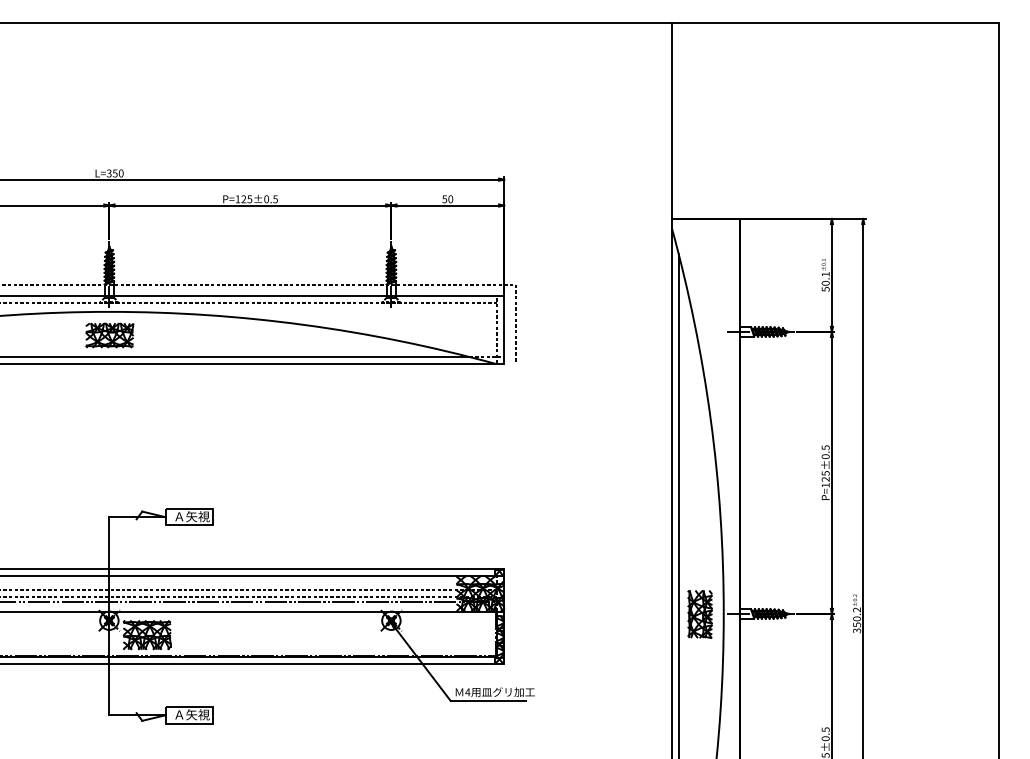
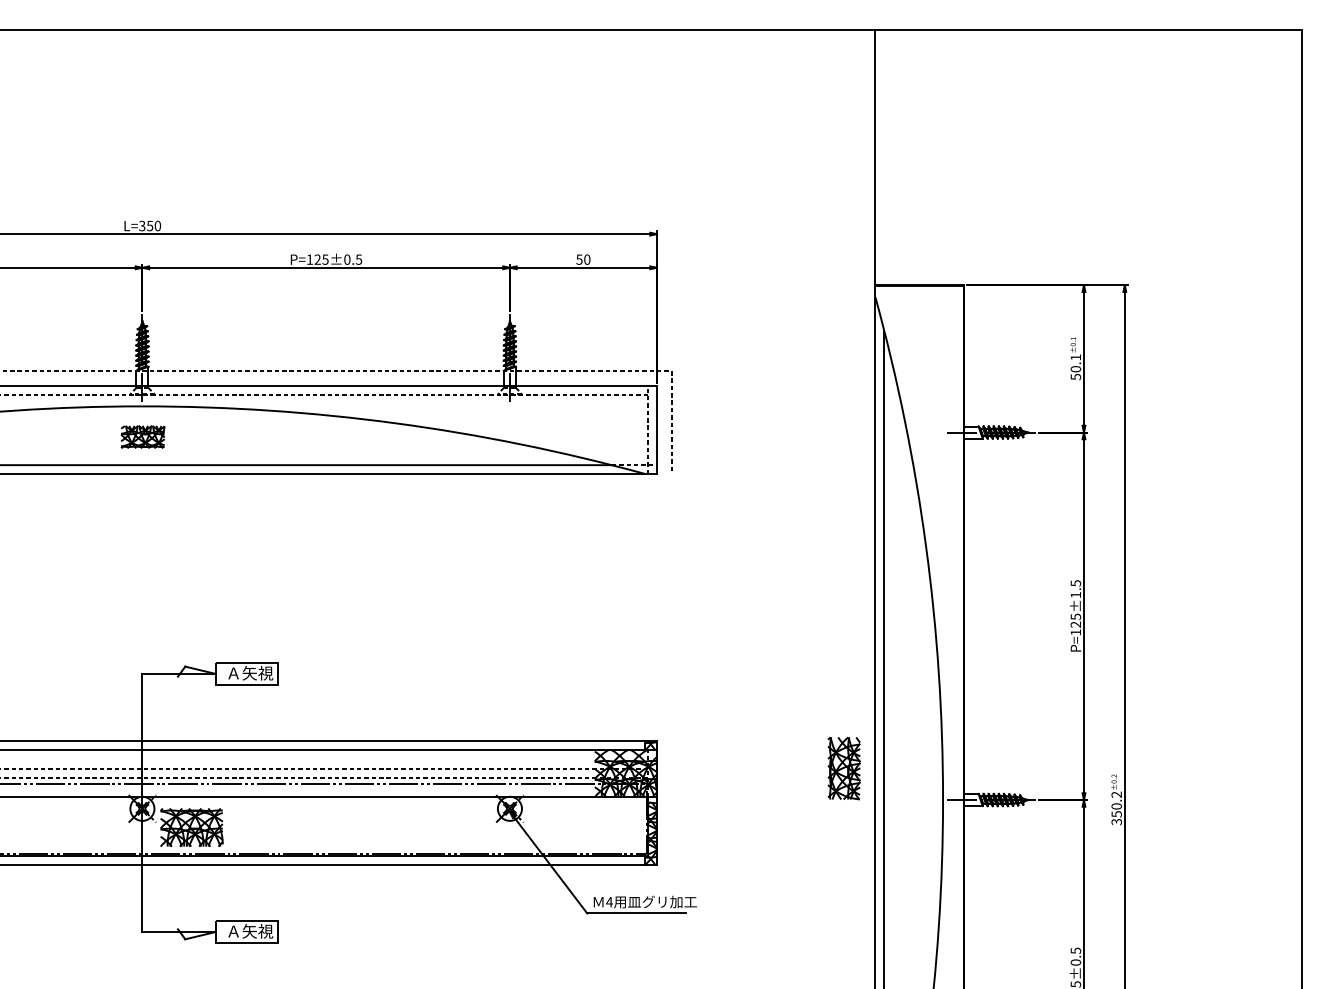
part: (109, 334) -> (142, 436), size x0.7
text: (825, 456) -> (1075, 594), P=125±0.5 -> P=125±1.5
part: (699, 614) -> (843, 768), moved

